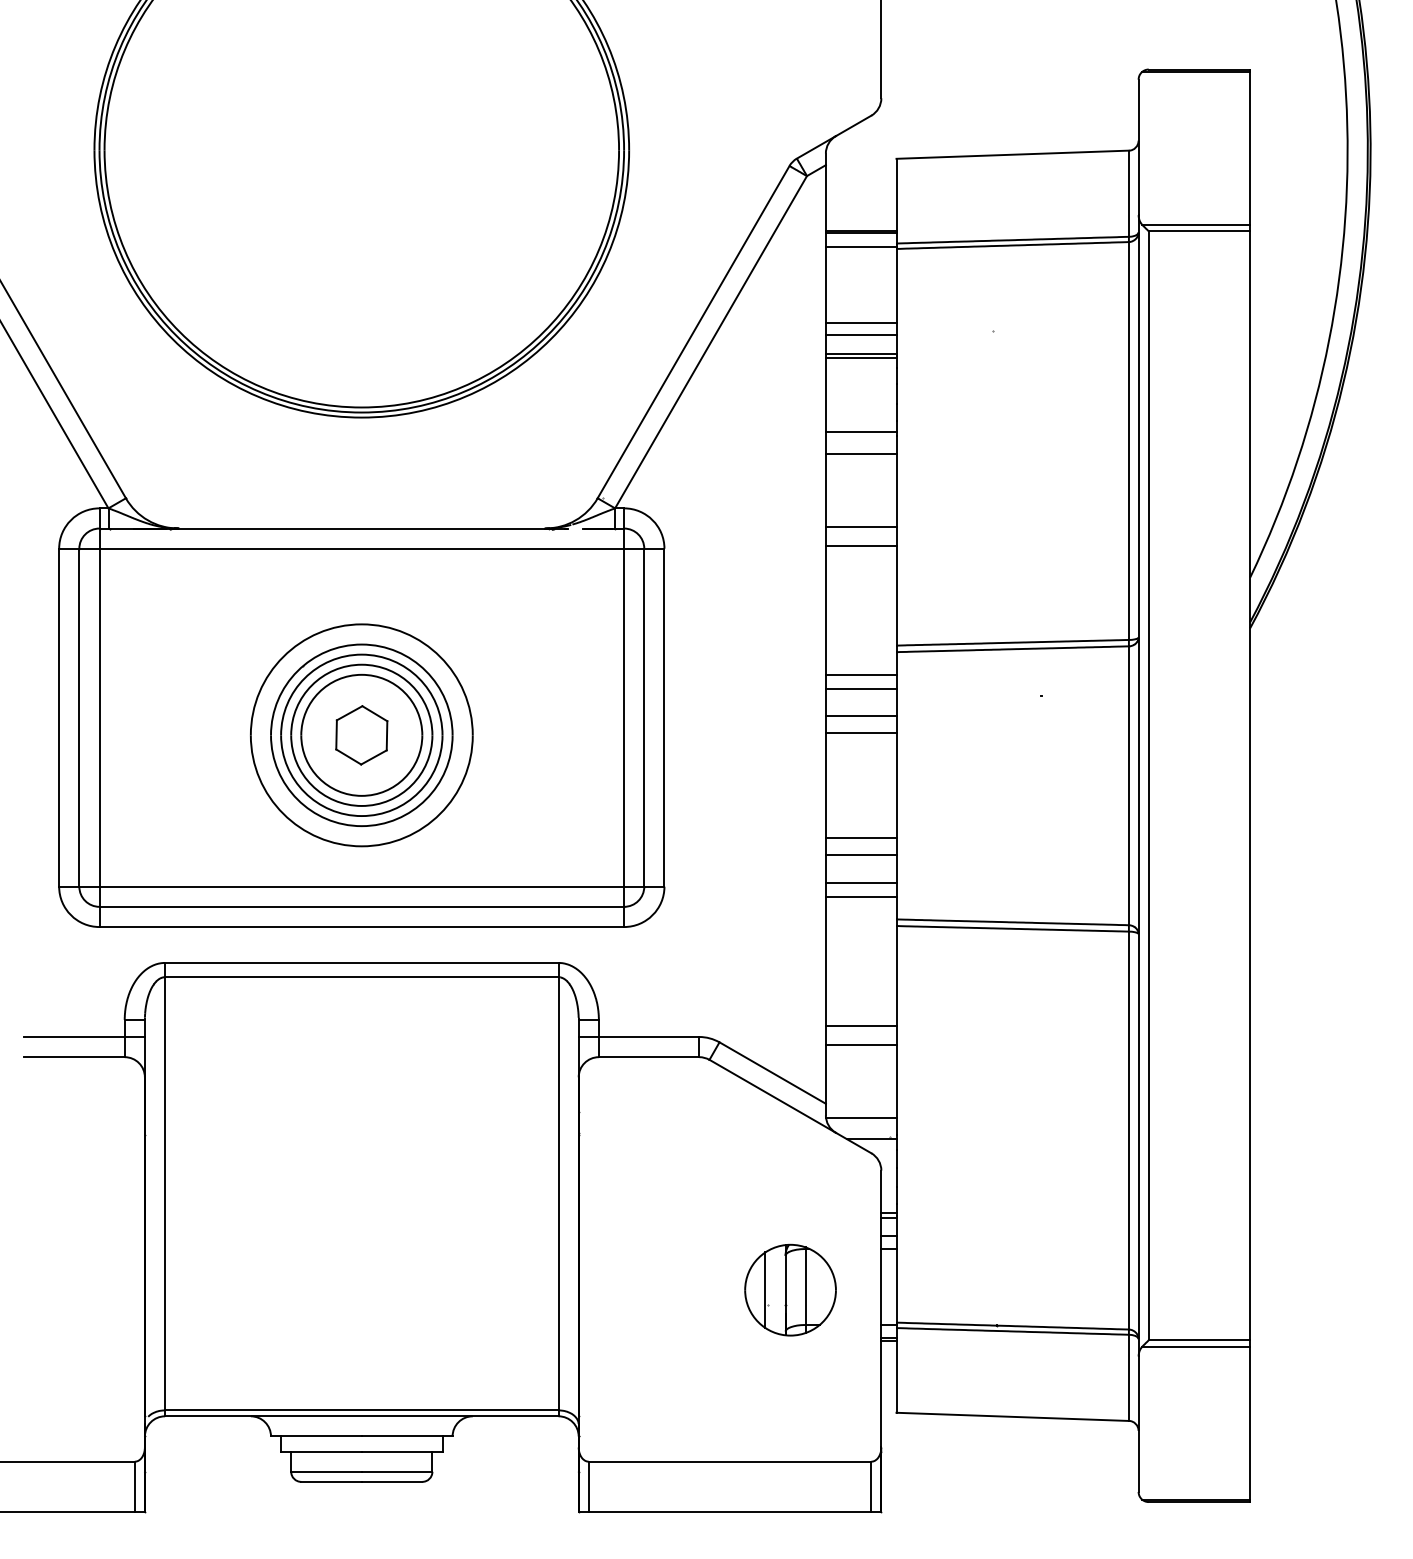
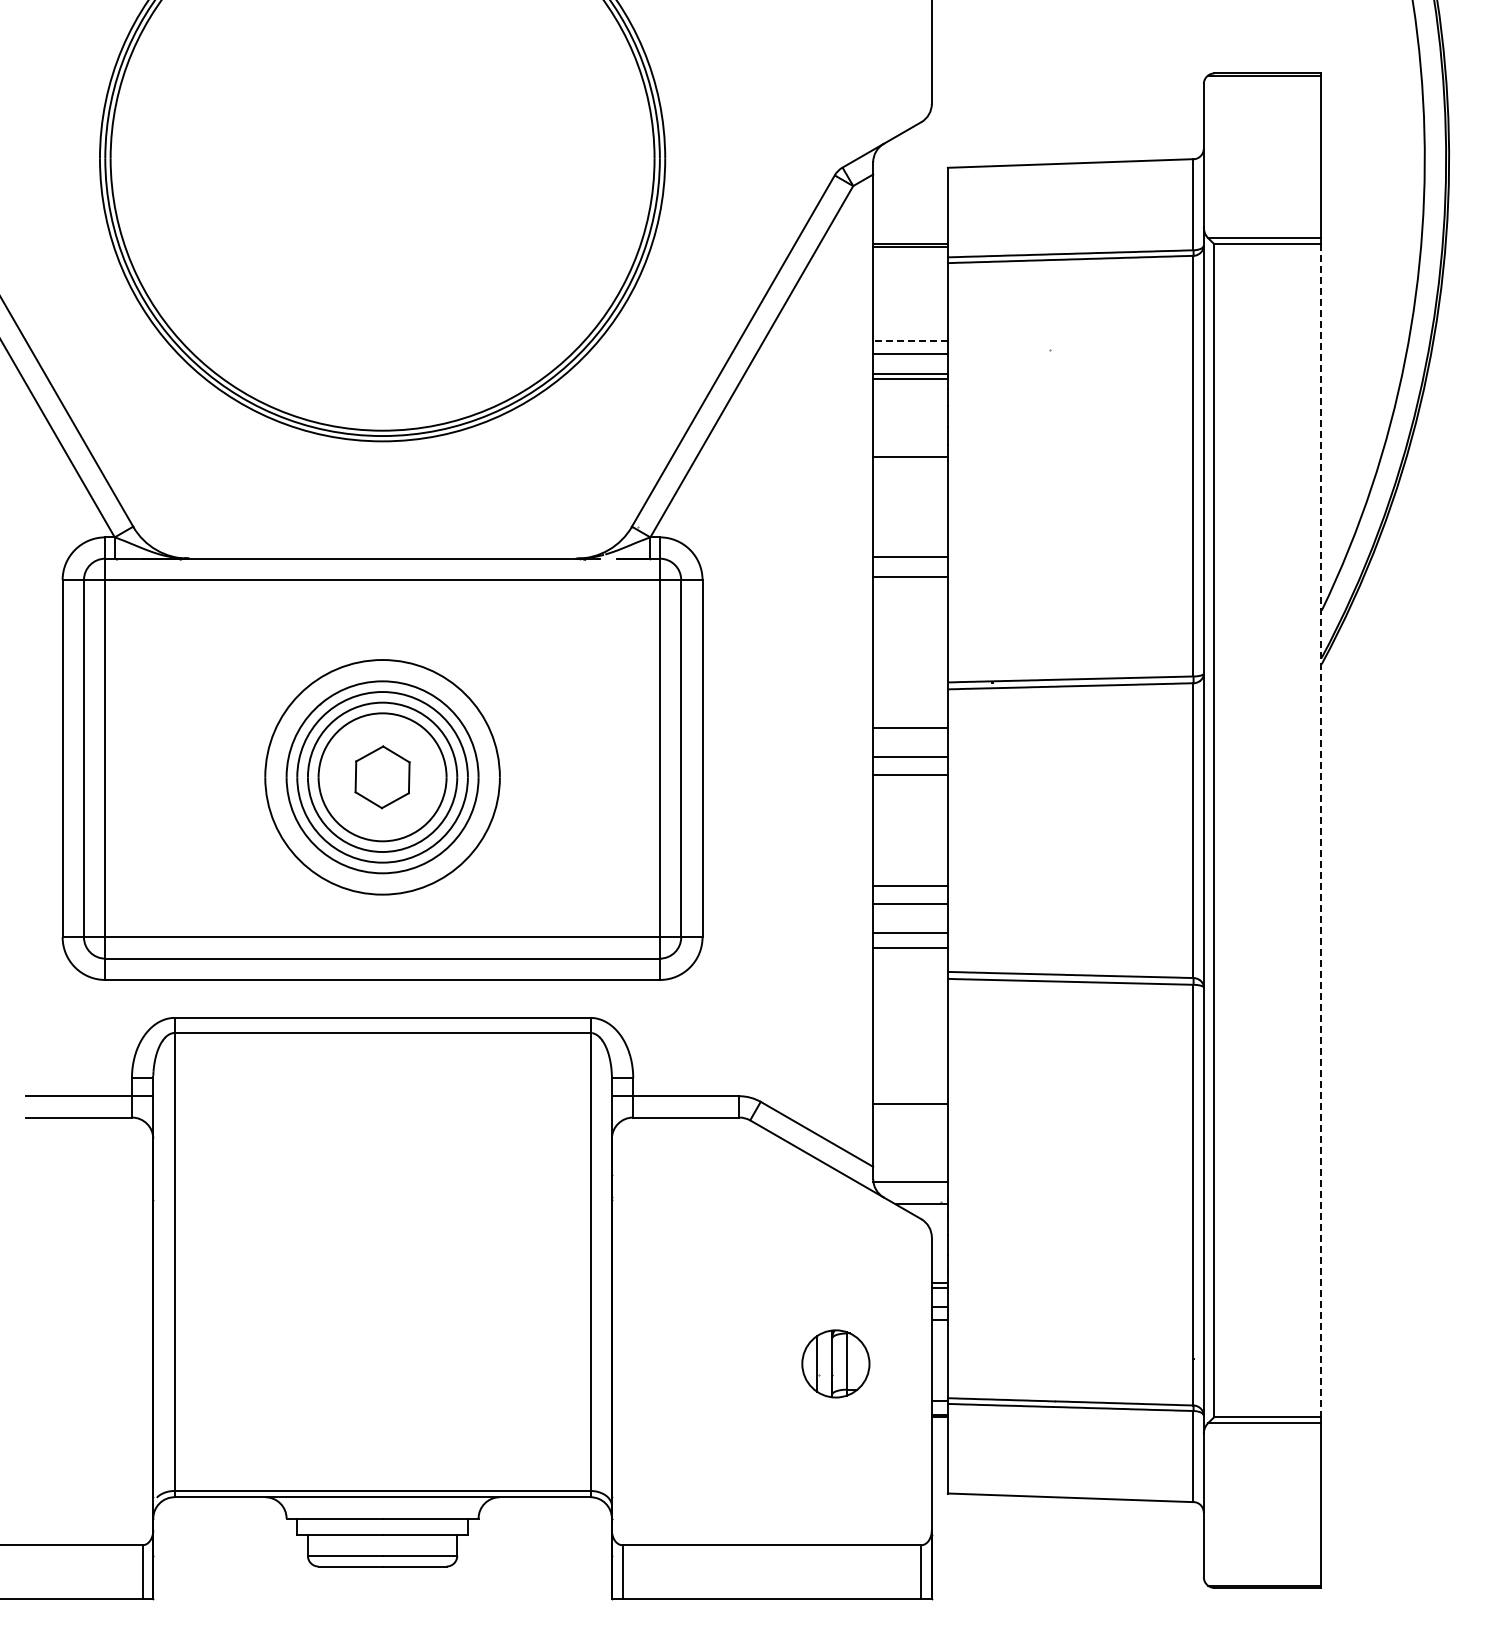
line: (861, 246) -> (910, 260), removed
line: (861, 322) -> (910, 340), solid -> dashed
line: (861, 453) -> (910, 479), removed
line: (861, 674) -> (910, 713), removed
line: (1249, 786) -> (1321, 831), solid -> dashed
line: (861, 1025) -> (910, 1084), removed
part: (790, 1289) -> (835, 1363), size x0.7

